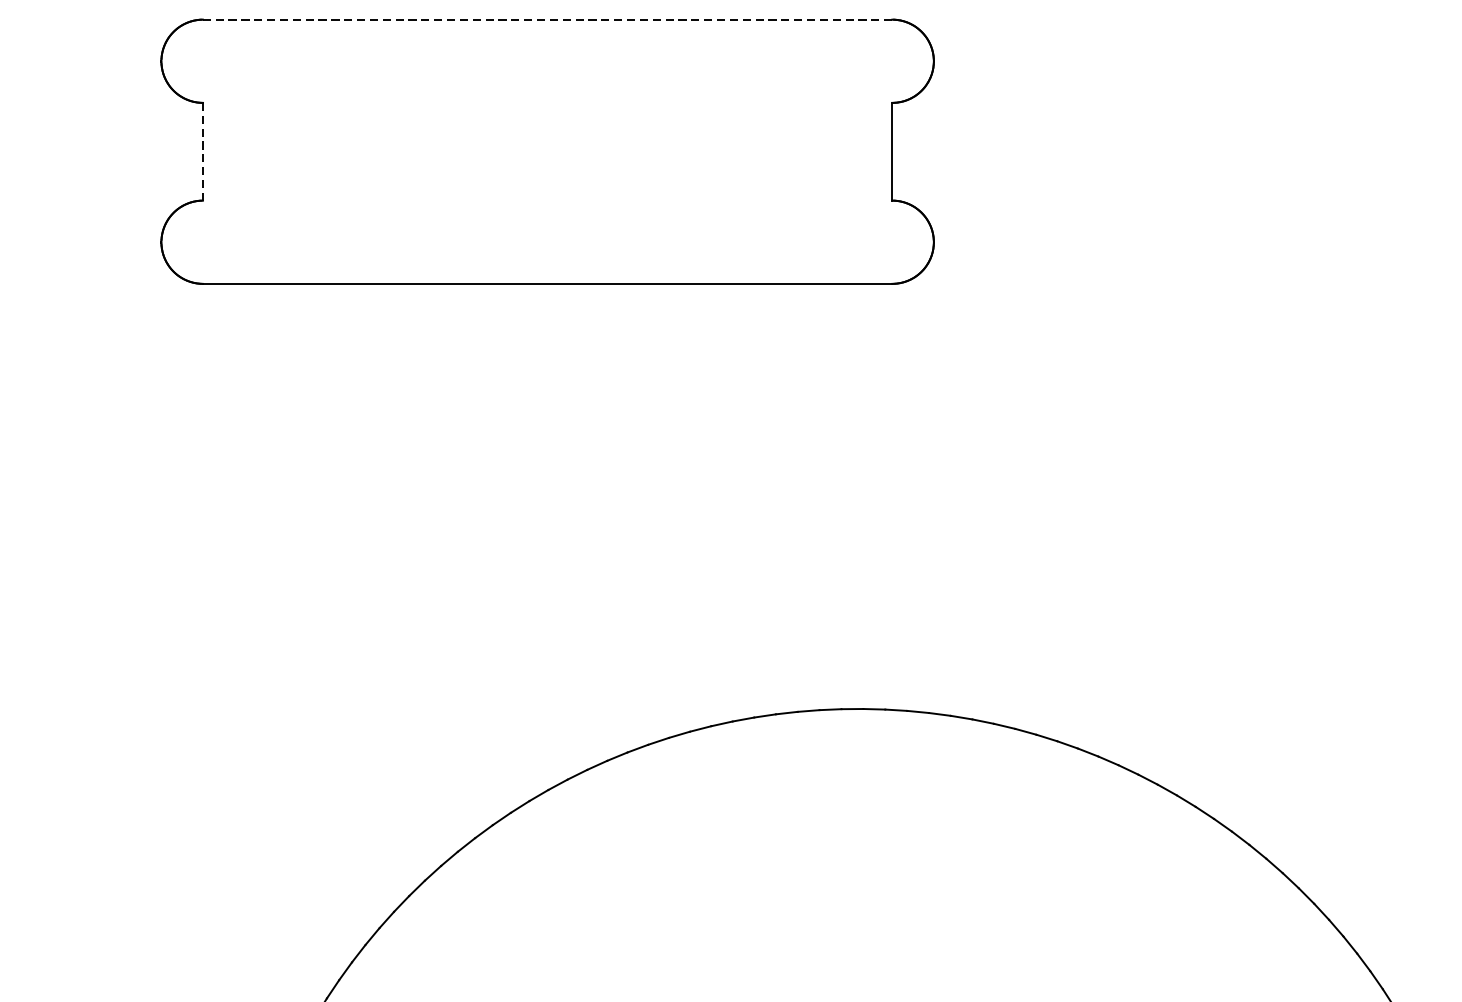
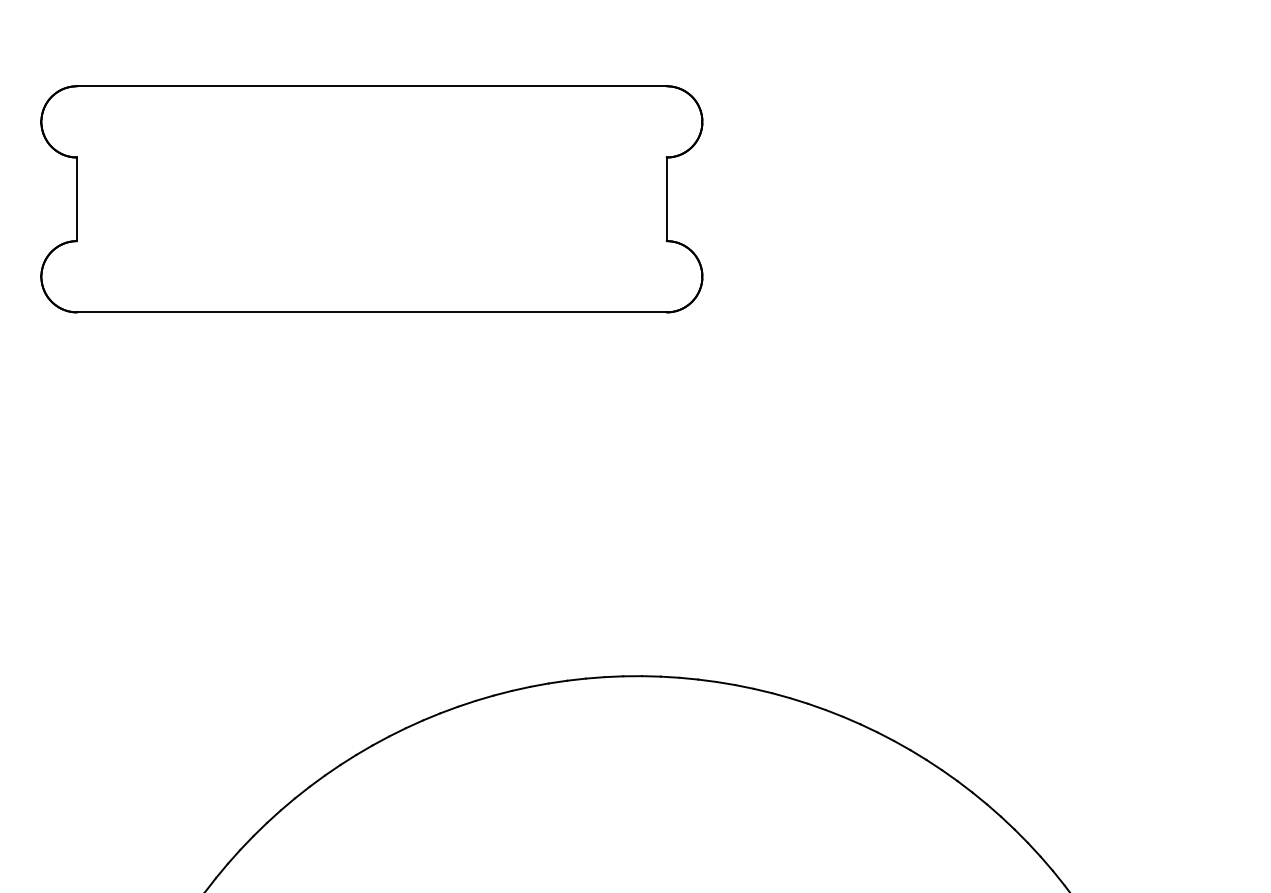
line: (547, 19) -> (371, 86), dashed -> solid
line: (203, 151) -> (77, 199), dashed -> solid

